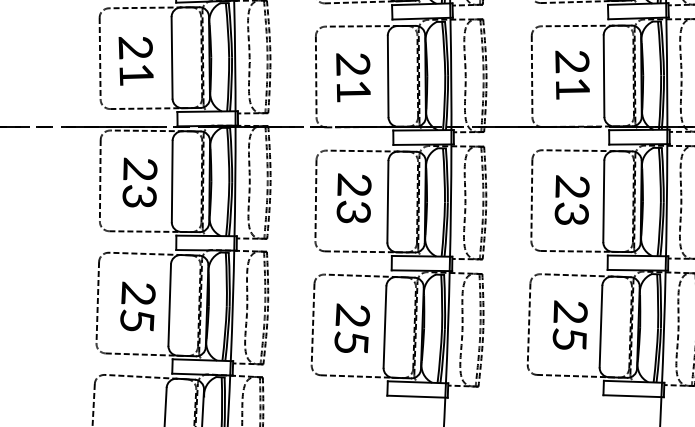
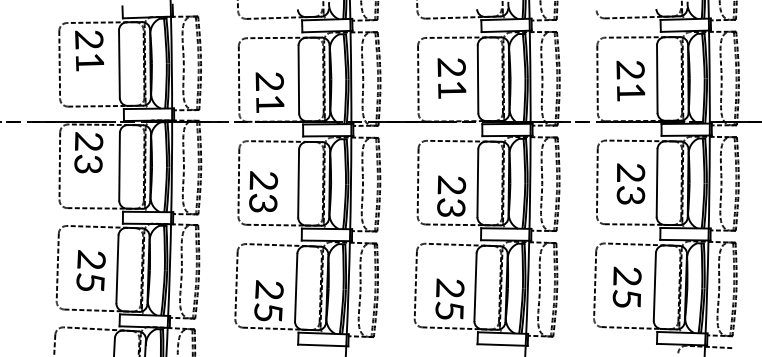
text: (136, 60) -> (89, 50), moved
text: (352, 77) -> (269, 92), moved
text: (139, 182) -> (88, 152), moved
text: (354, 198) -> (263, 191), moved
text: (572, 199) -> (451, 195), moved
text: (569, 324) -> (449, 298), moved
text: (351, 328) -> (268, 300), moved

